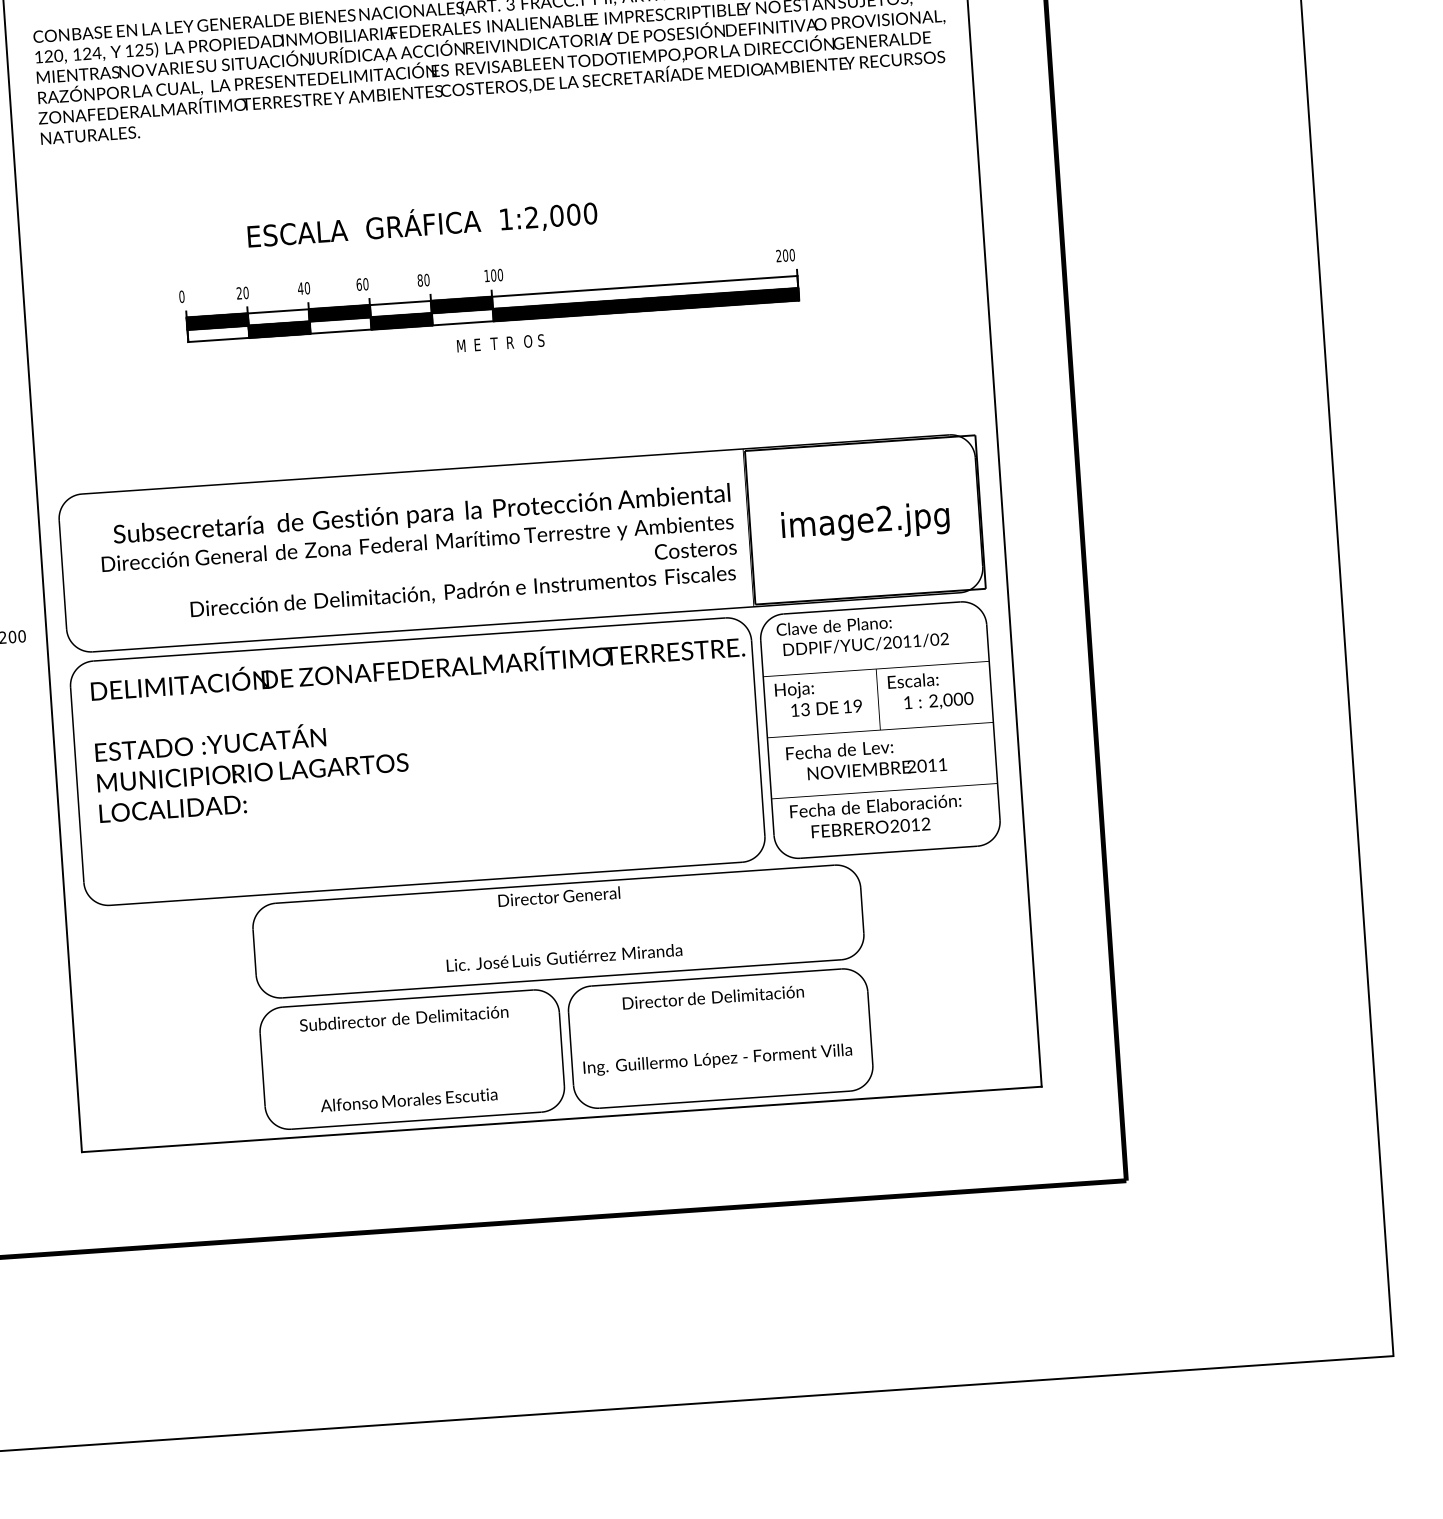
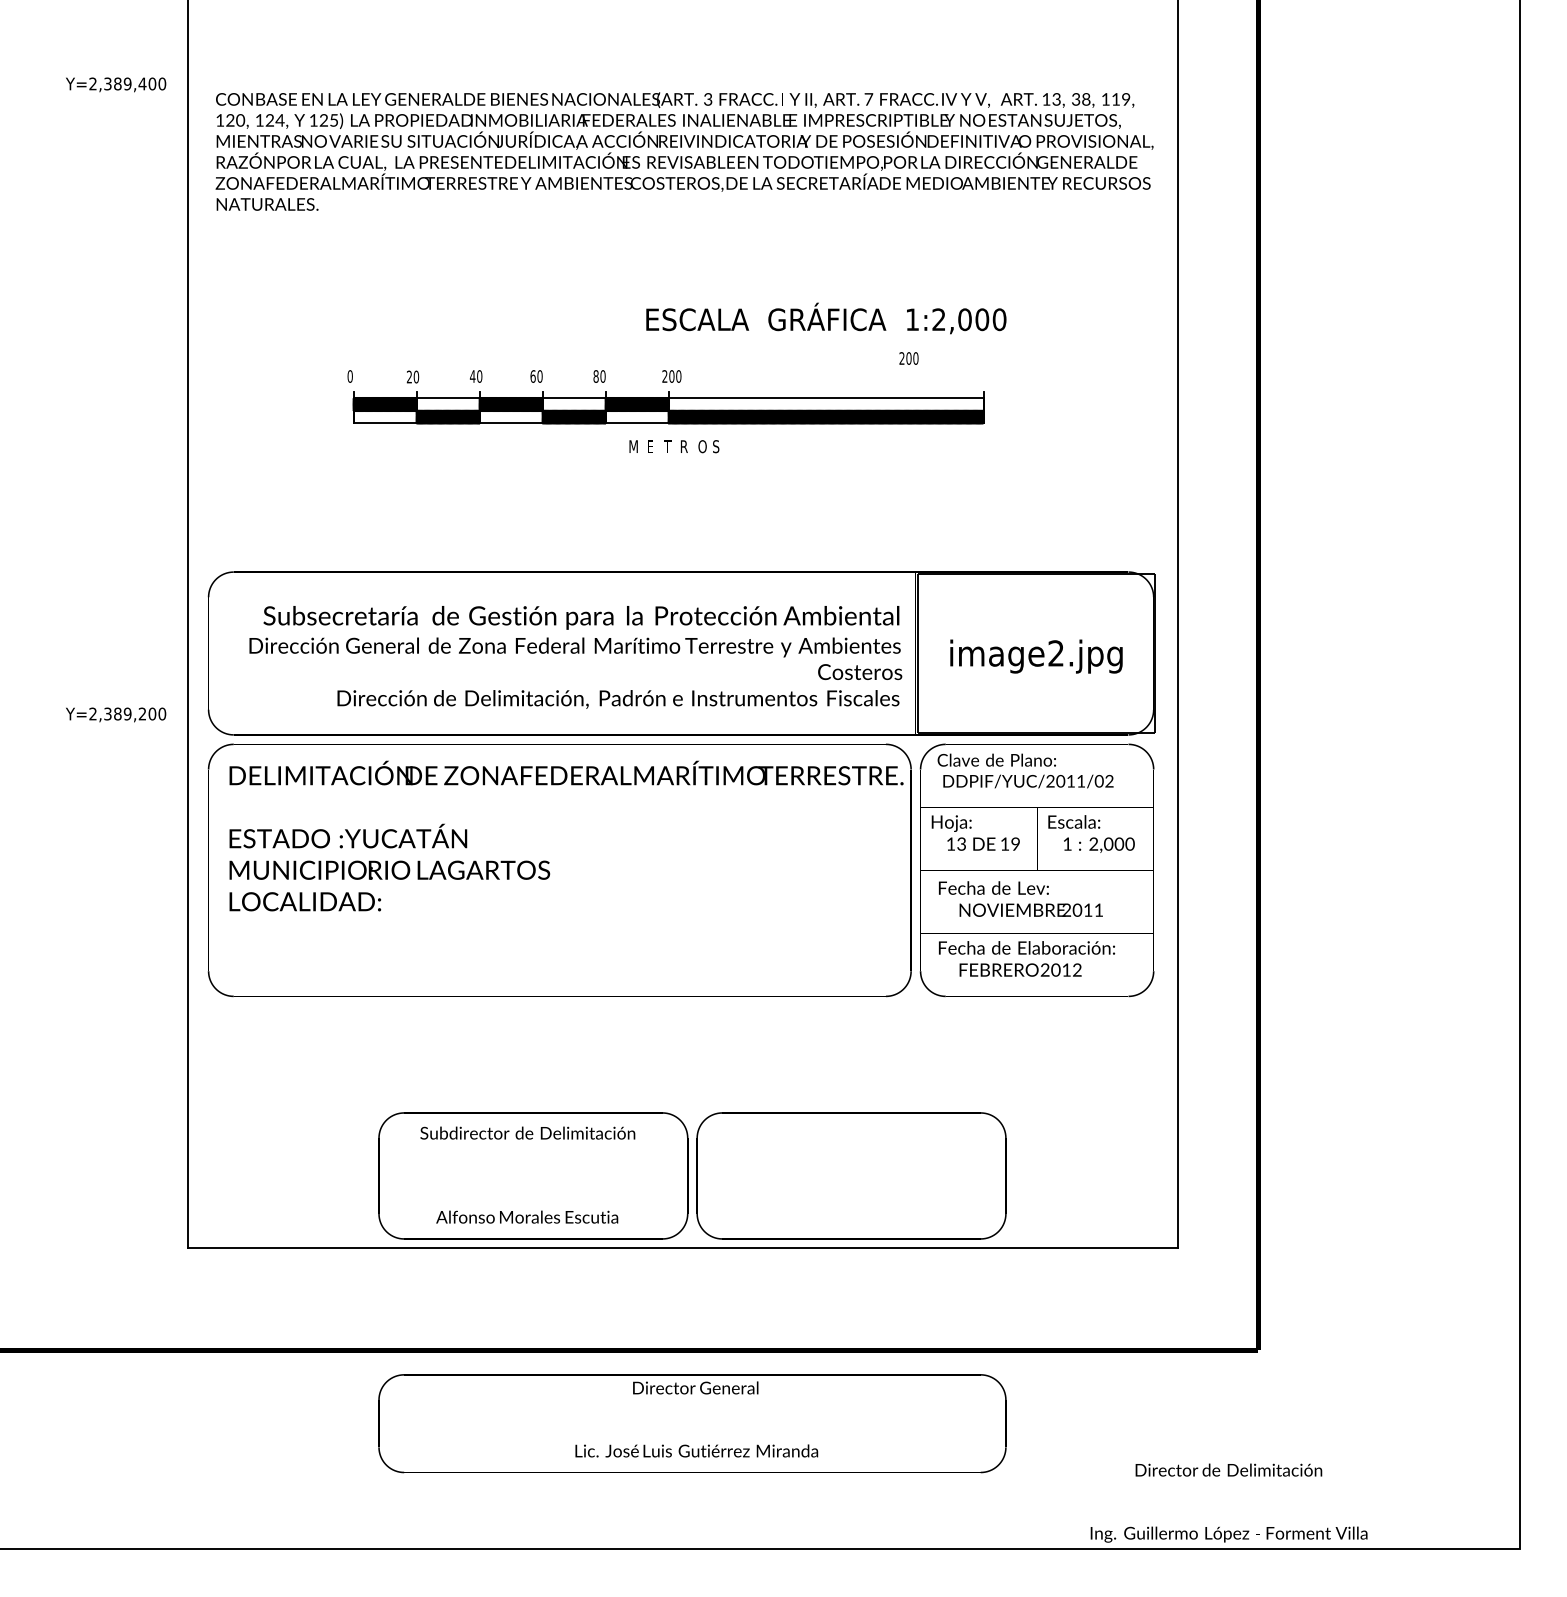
text: (422, 223) -> (826, 318), moved
text: (785, 255) -> (908, 358), moved
text: (486, 275) -> (664, 376), 100 -> 200
text: (558, 931) -> (692, 1423), moved
text: (715, 1028) -> (1228, 1502), moved

